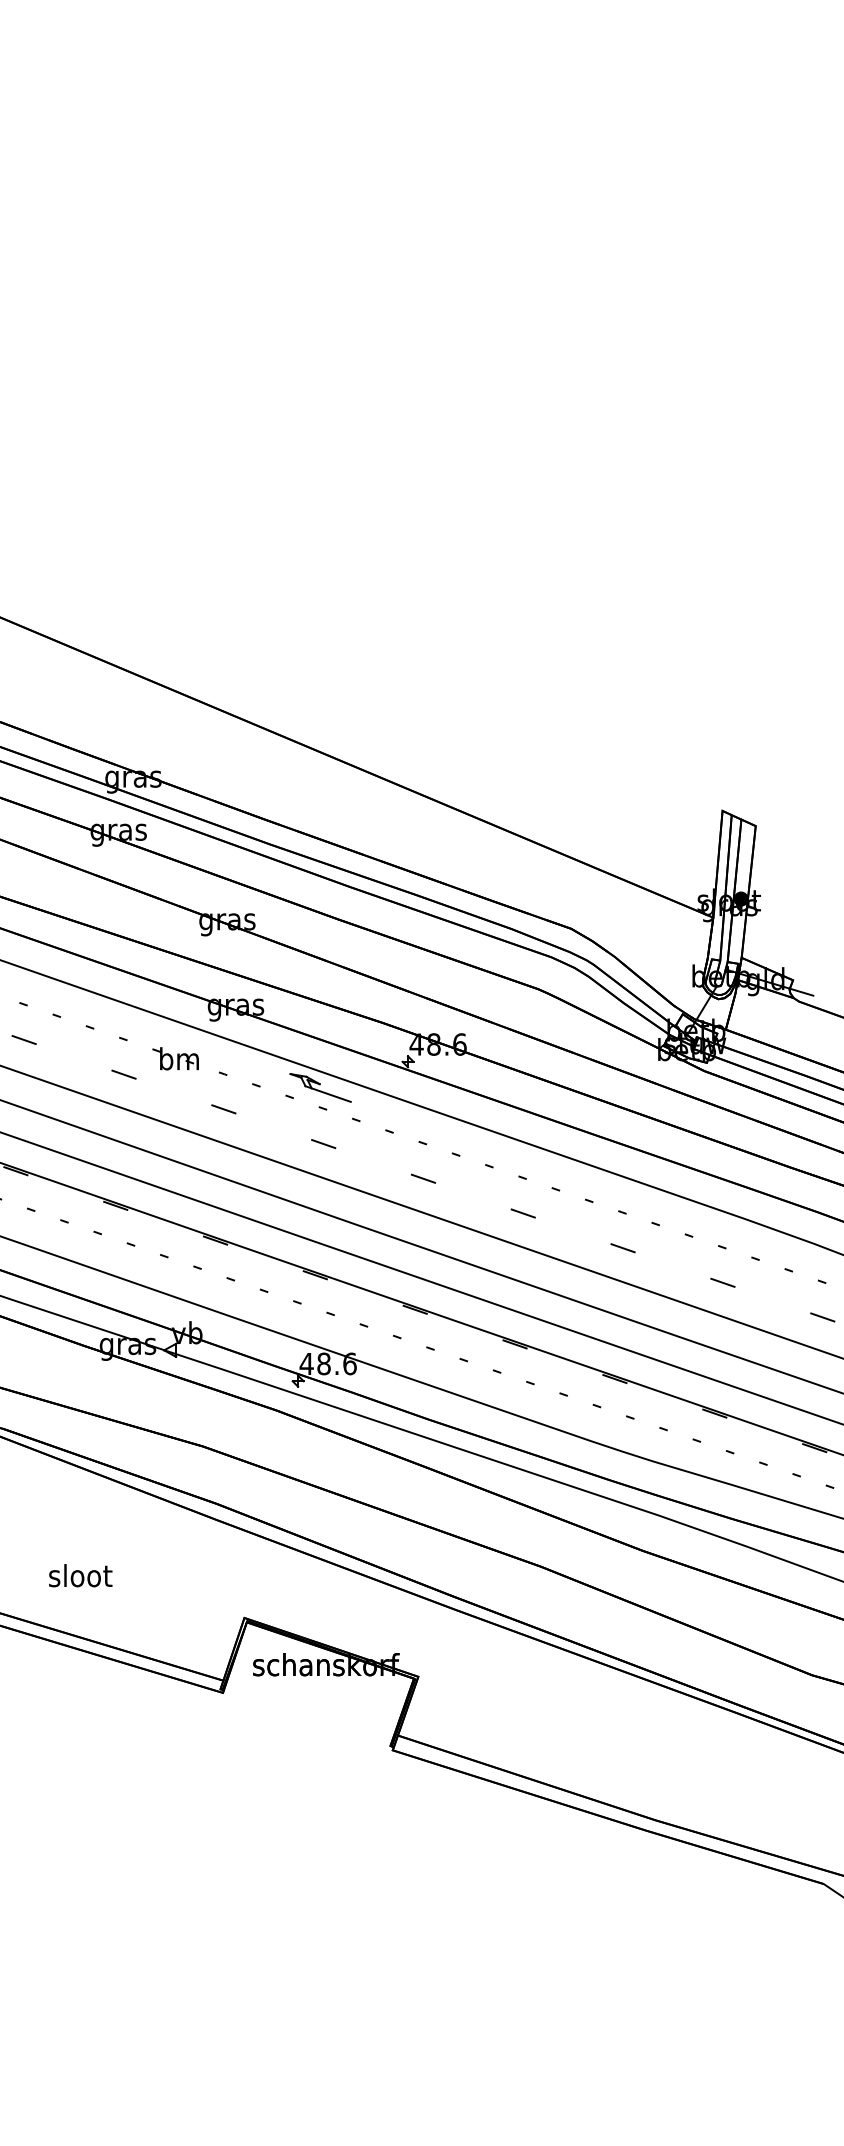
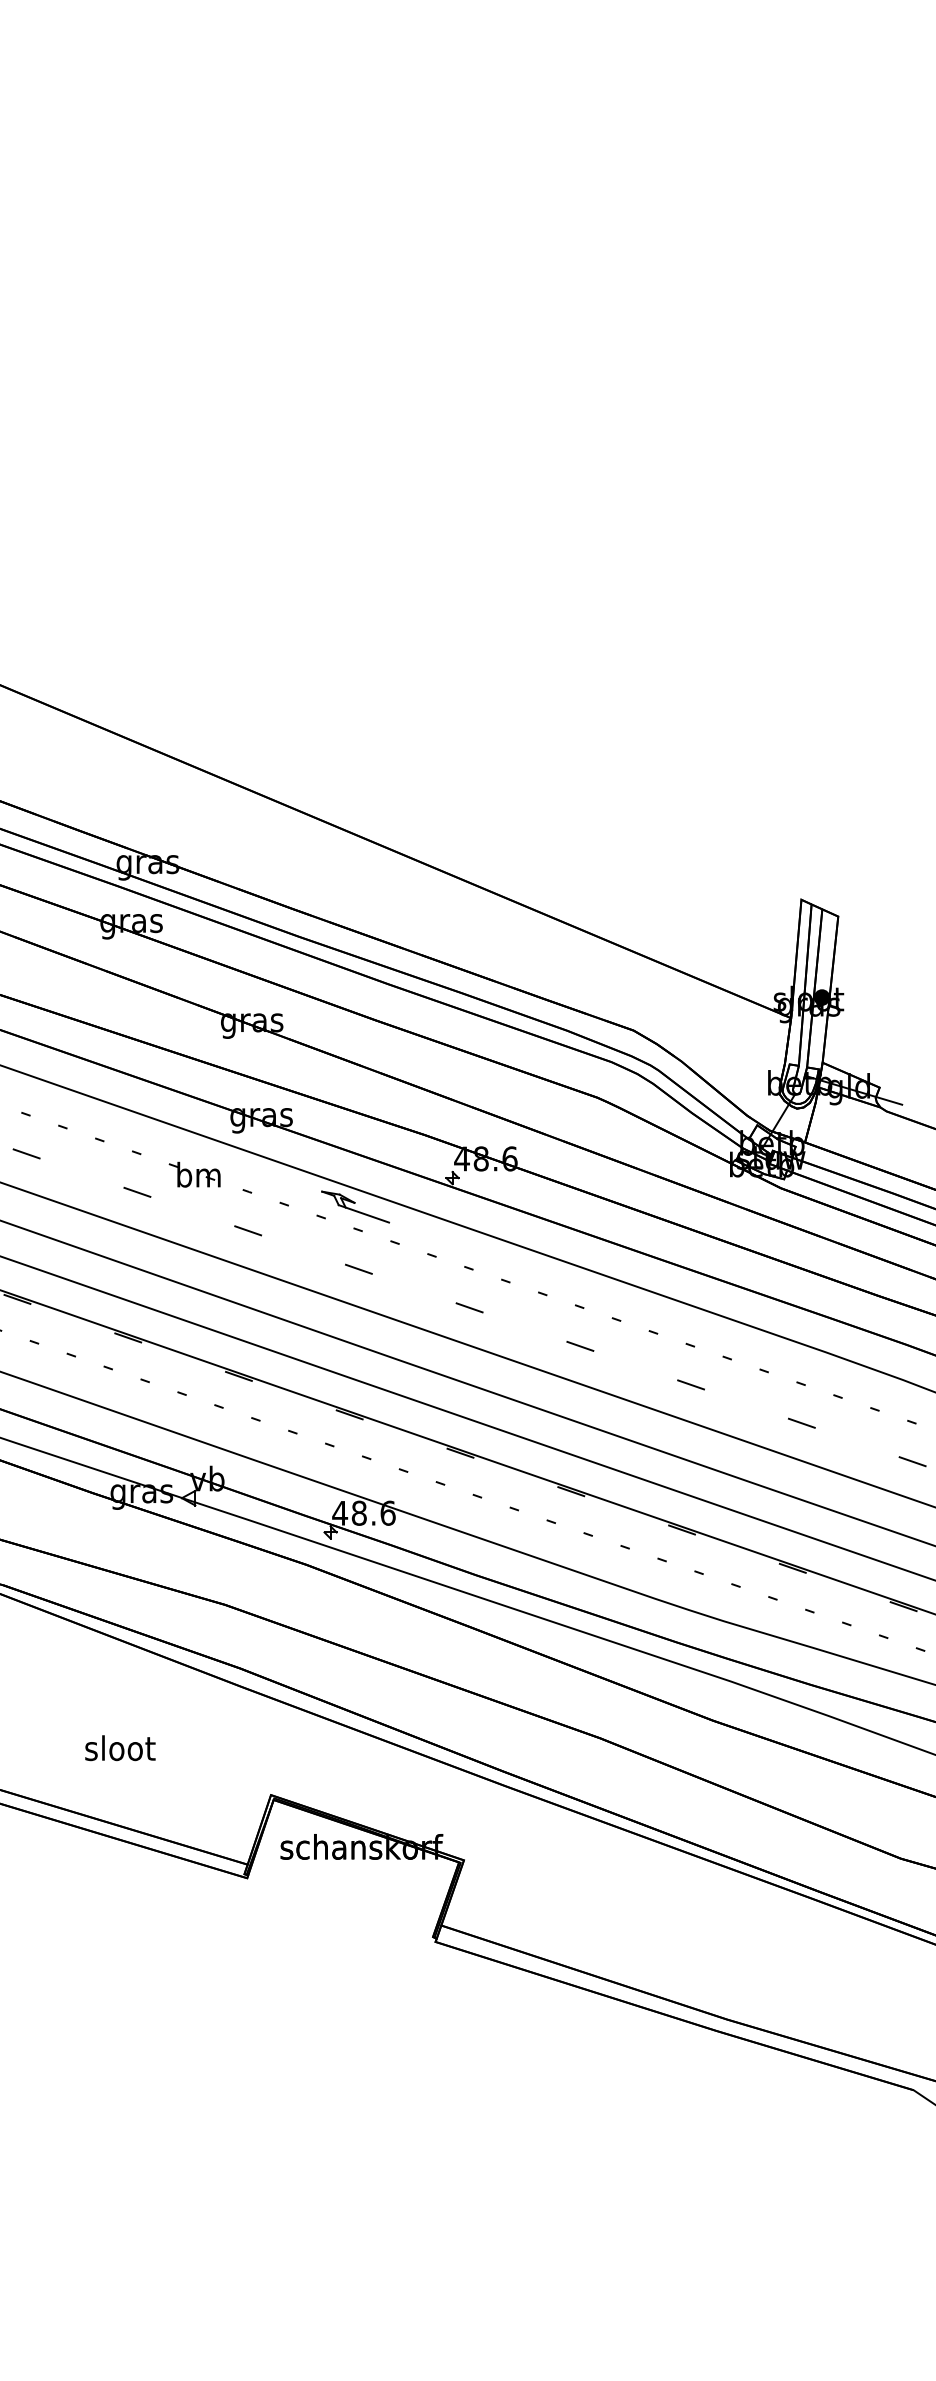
text: (80, 1575) -> (120, 1748), moved

